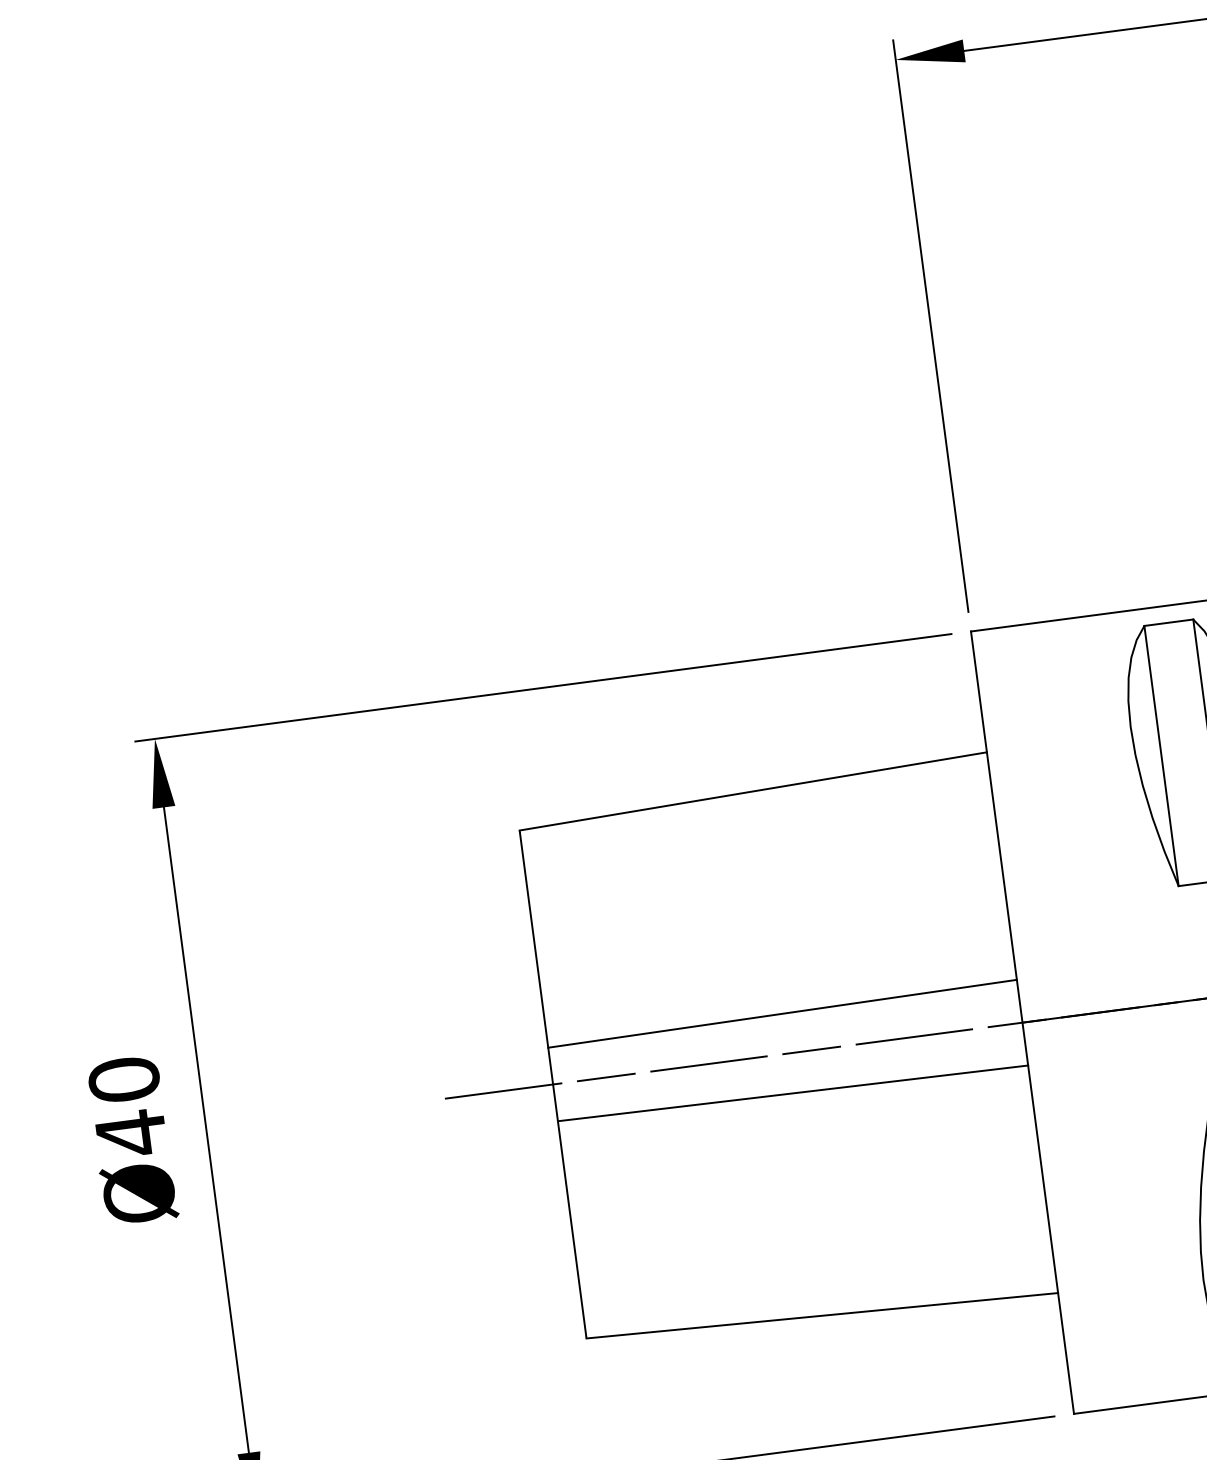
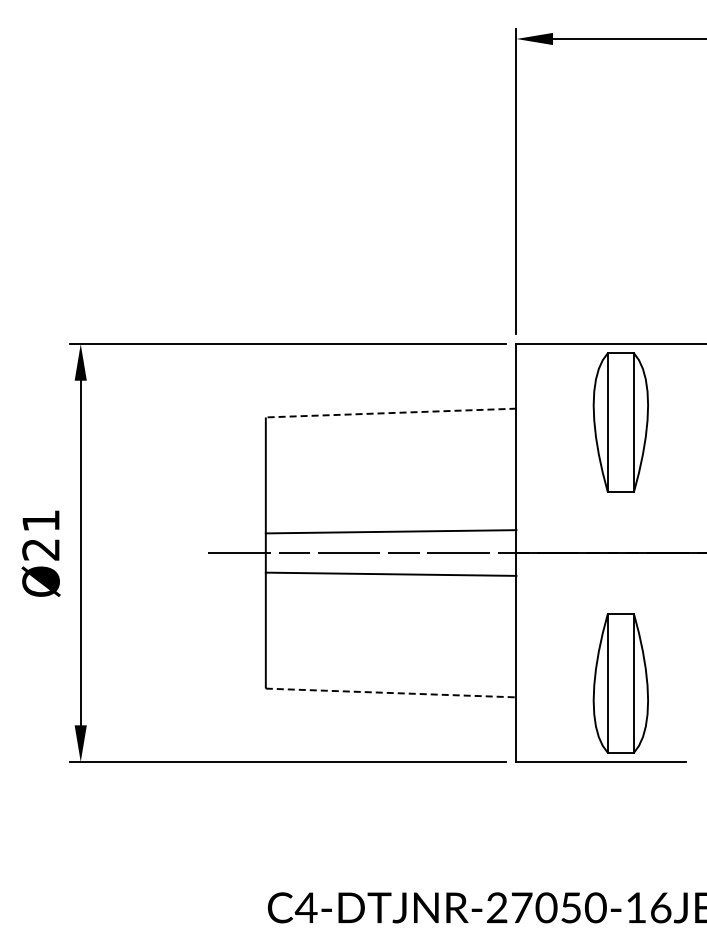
line: (752, 792) -> (390, 413), solid -> dashed
text: (126, 1107) -> (40, 535), Ø40 -> Ø21
line: (823, 1316) -> (391, 693), solid -> dashed

